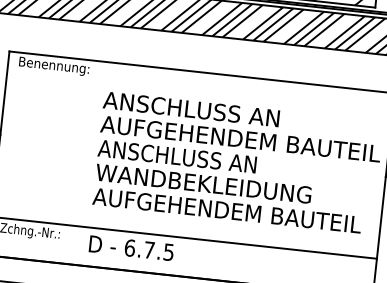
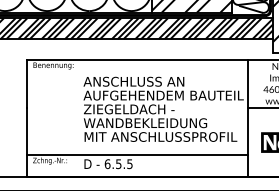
text: (176, 156) -> (128, 109), ANSCHLUSS AN -> ZIEGELDACH -
text: (222, 209) -> (157, 136), AUFGEHENDEM BAUTEIL -> MIT ANSCHLUSSPROFIL
text: (148, 250) -> (118, 164), 6.7.5 -> 6.5.5

